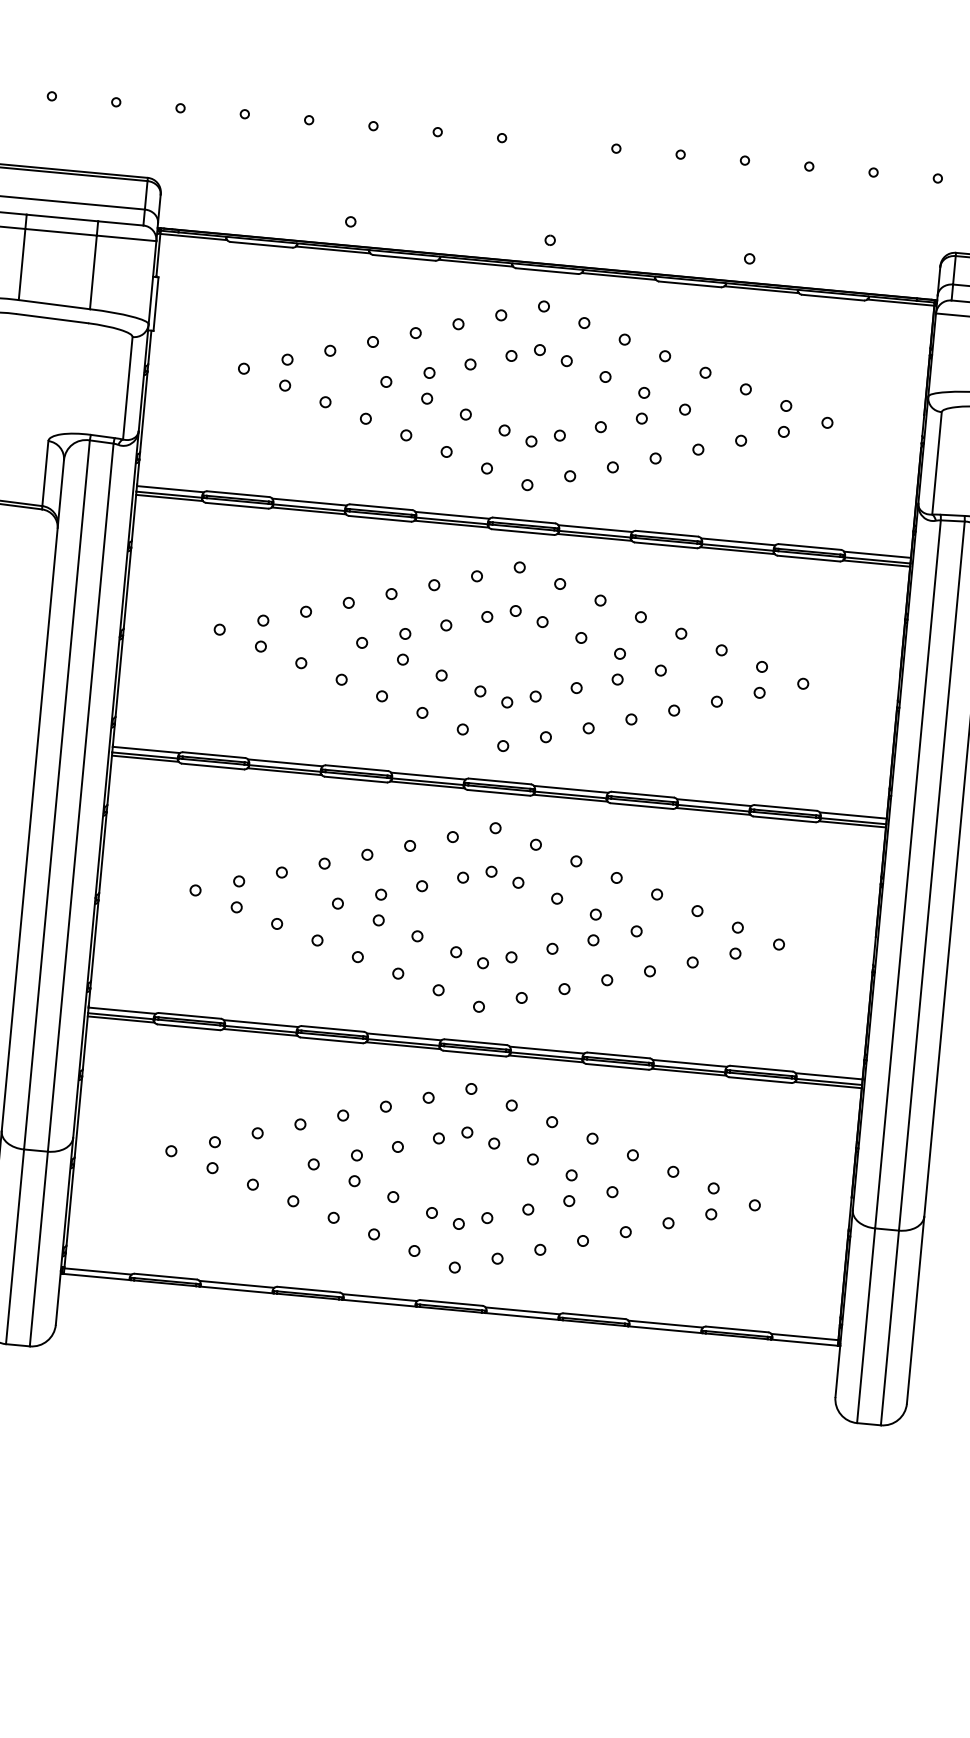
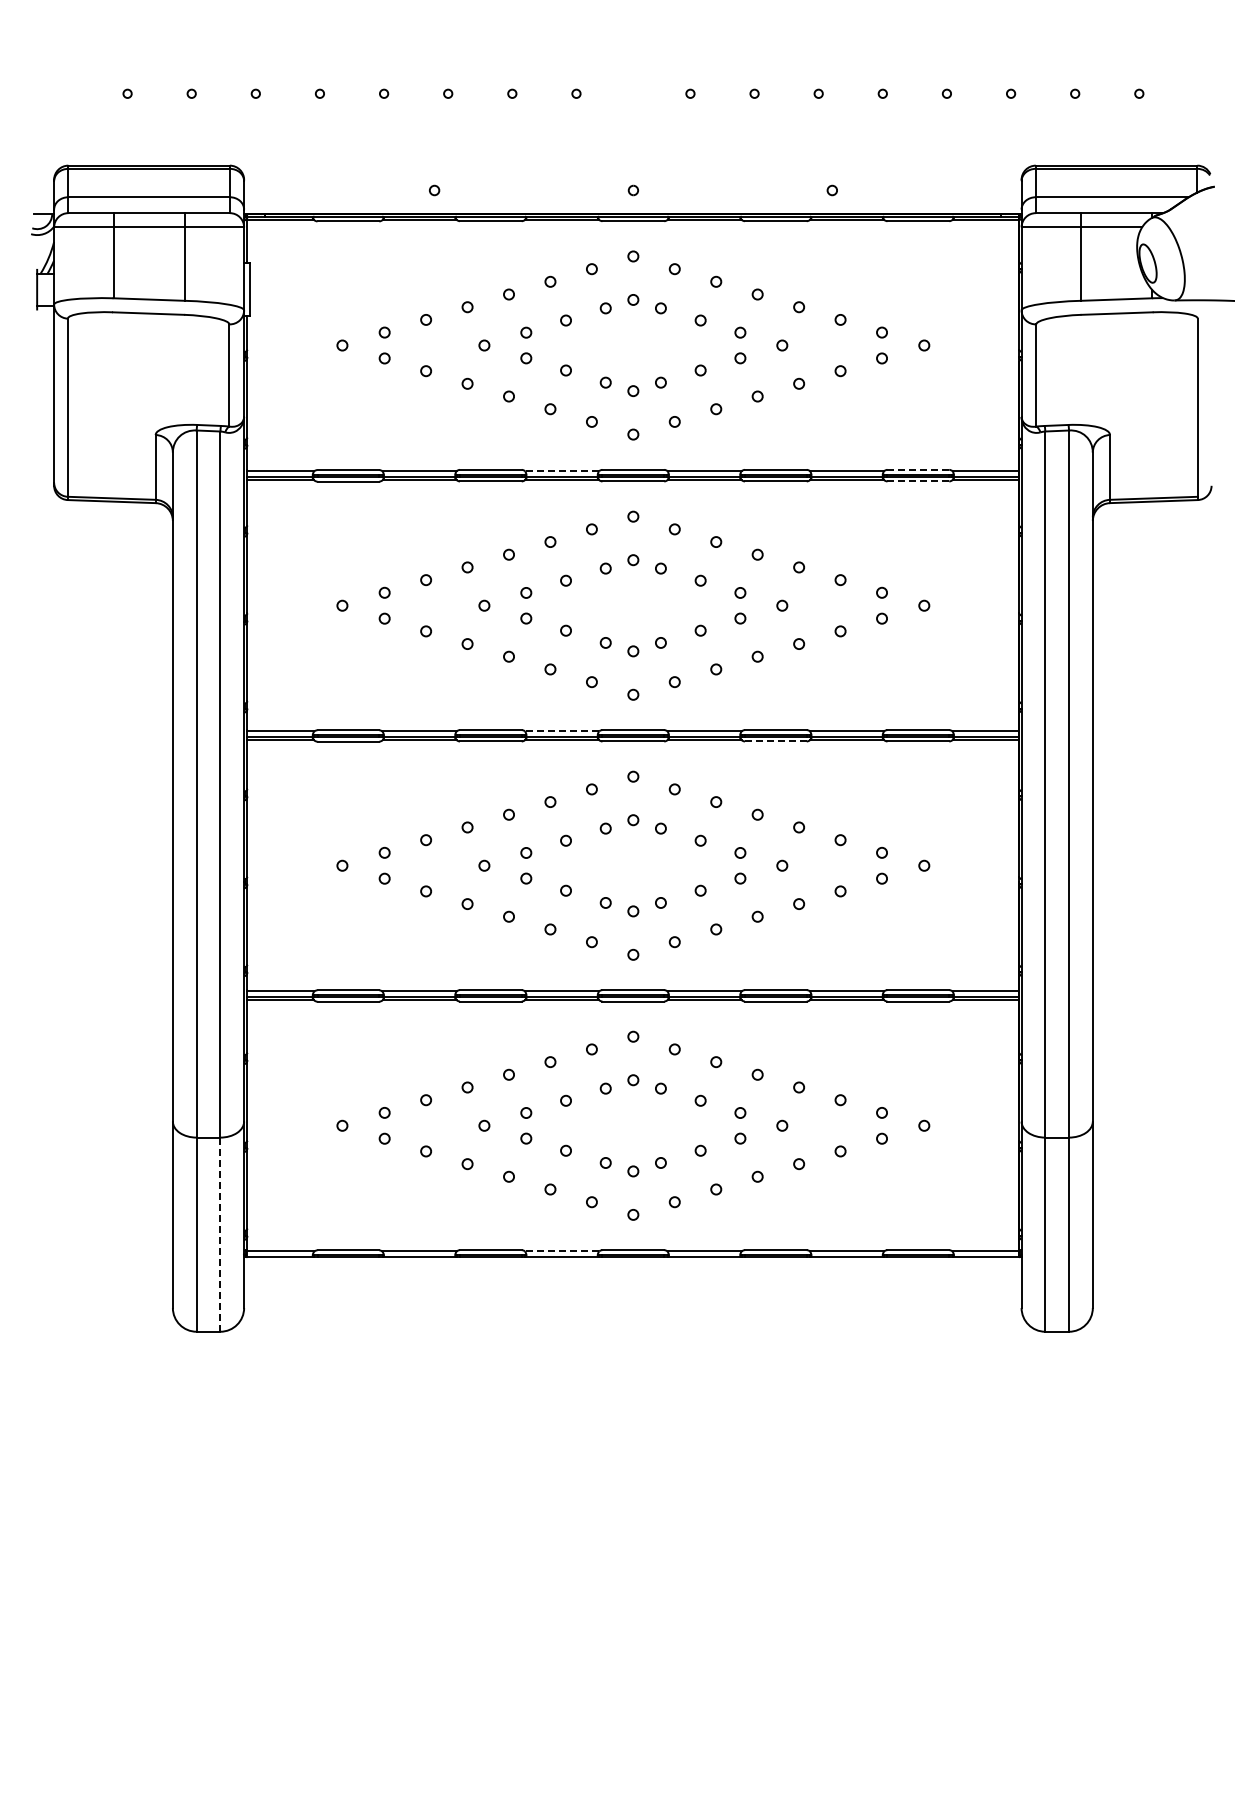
line: (452, 515) -> (562, 471), solid -> dashed
line: (810, 546) -> (918, 469), solid -> dashed
line: (808, 558) -> (918, 481), solid -> dashed
line: (427, 776) -> (561, 731), solid -> dashed
line: (641, 806) -> (775, 741), solid -> dashed
line: (38, 1249) -> (220, 1235), solid -> dashed
line: (379, 1297) -> (561, 1251), solid -> dashed

